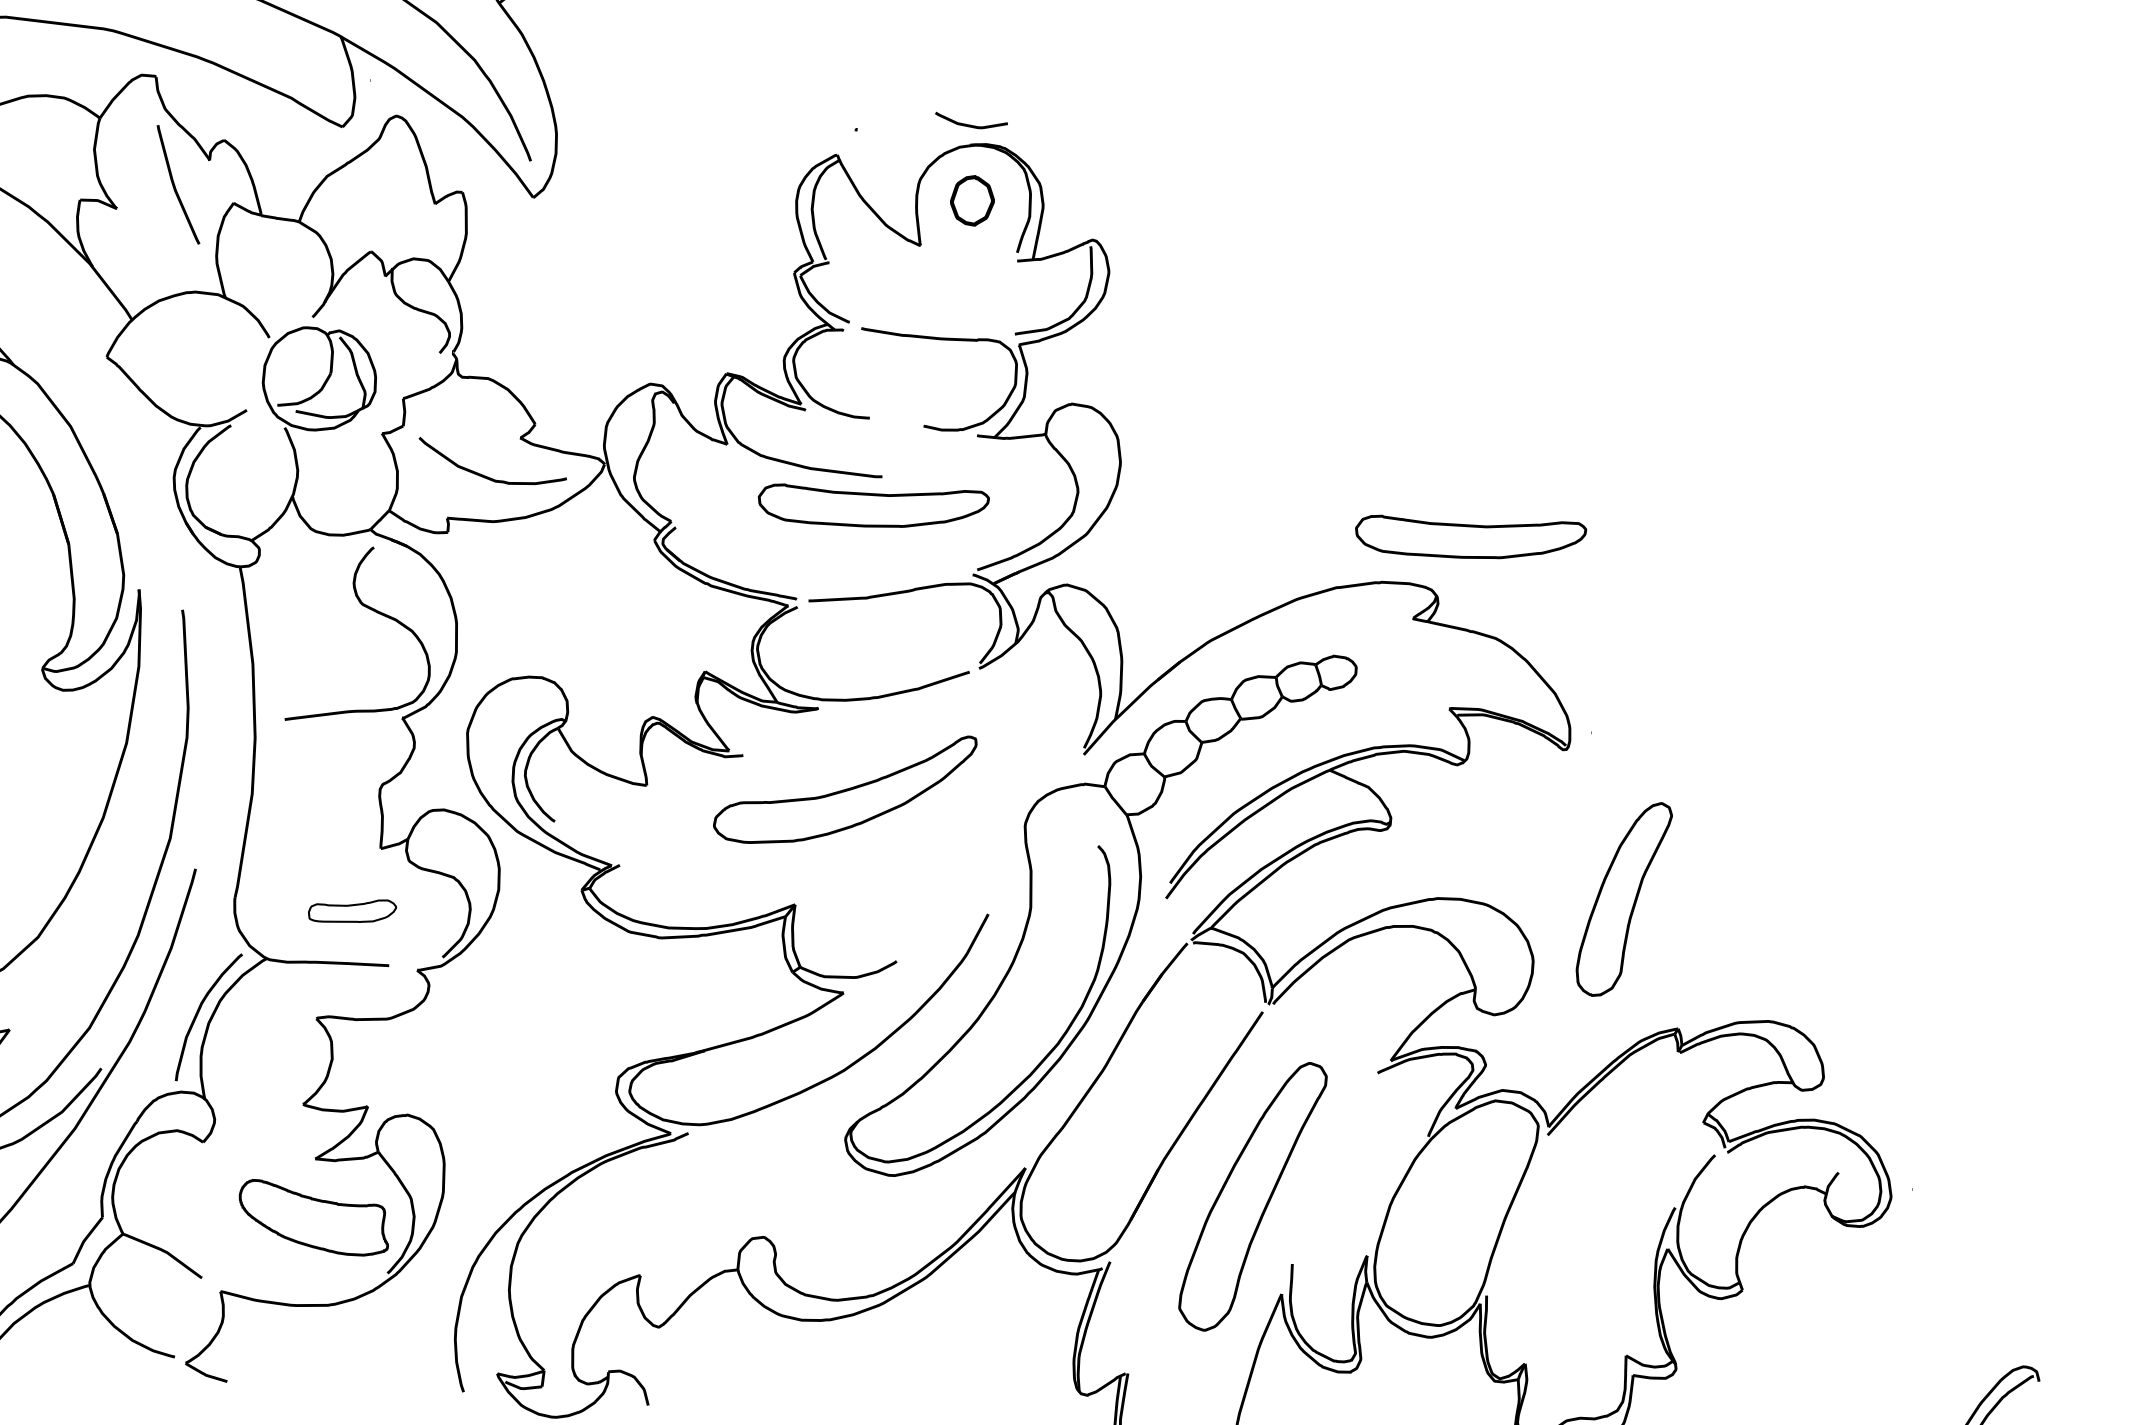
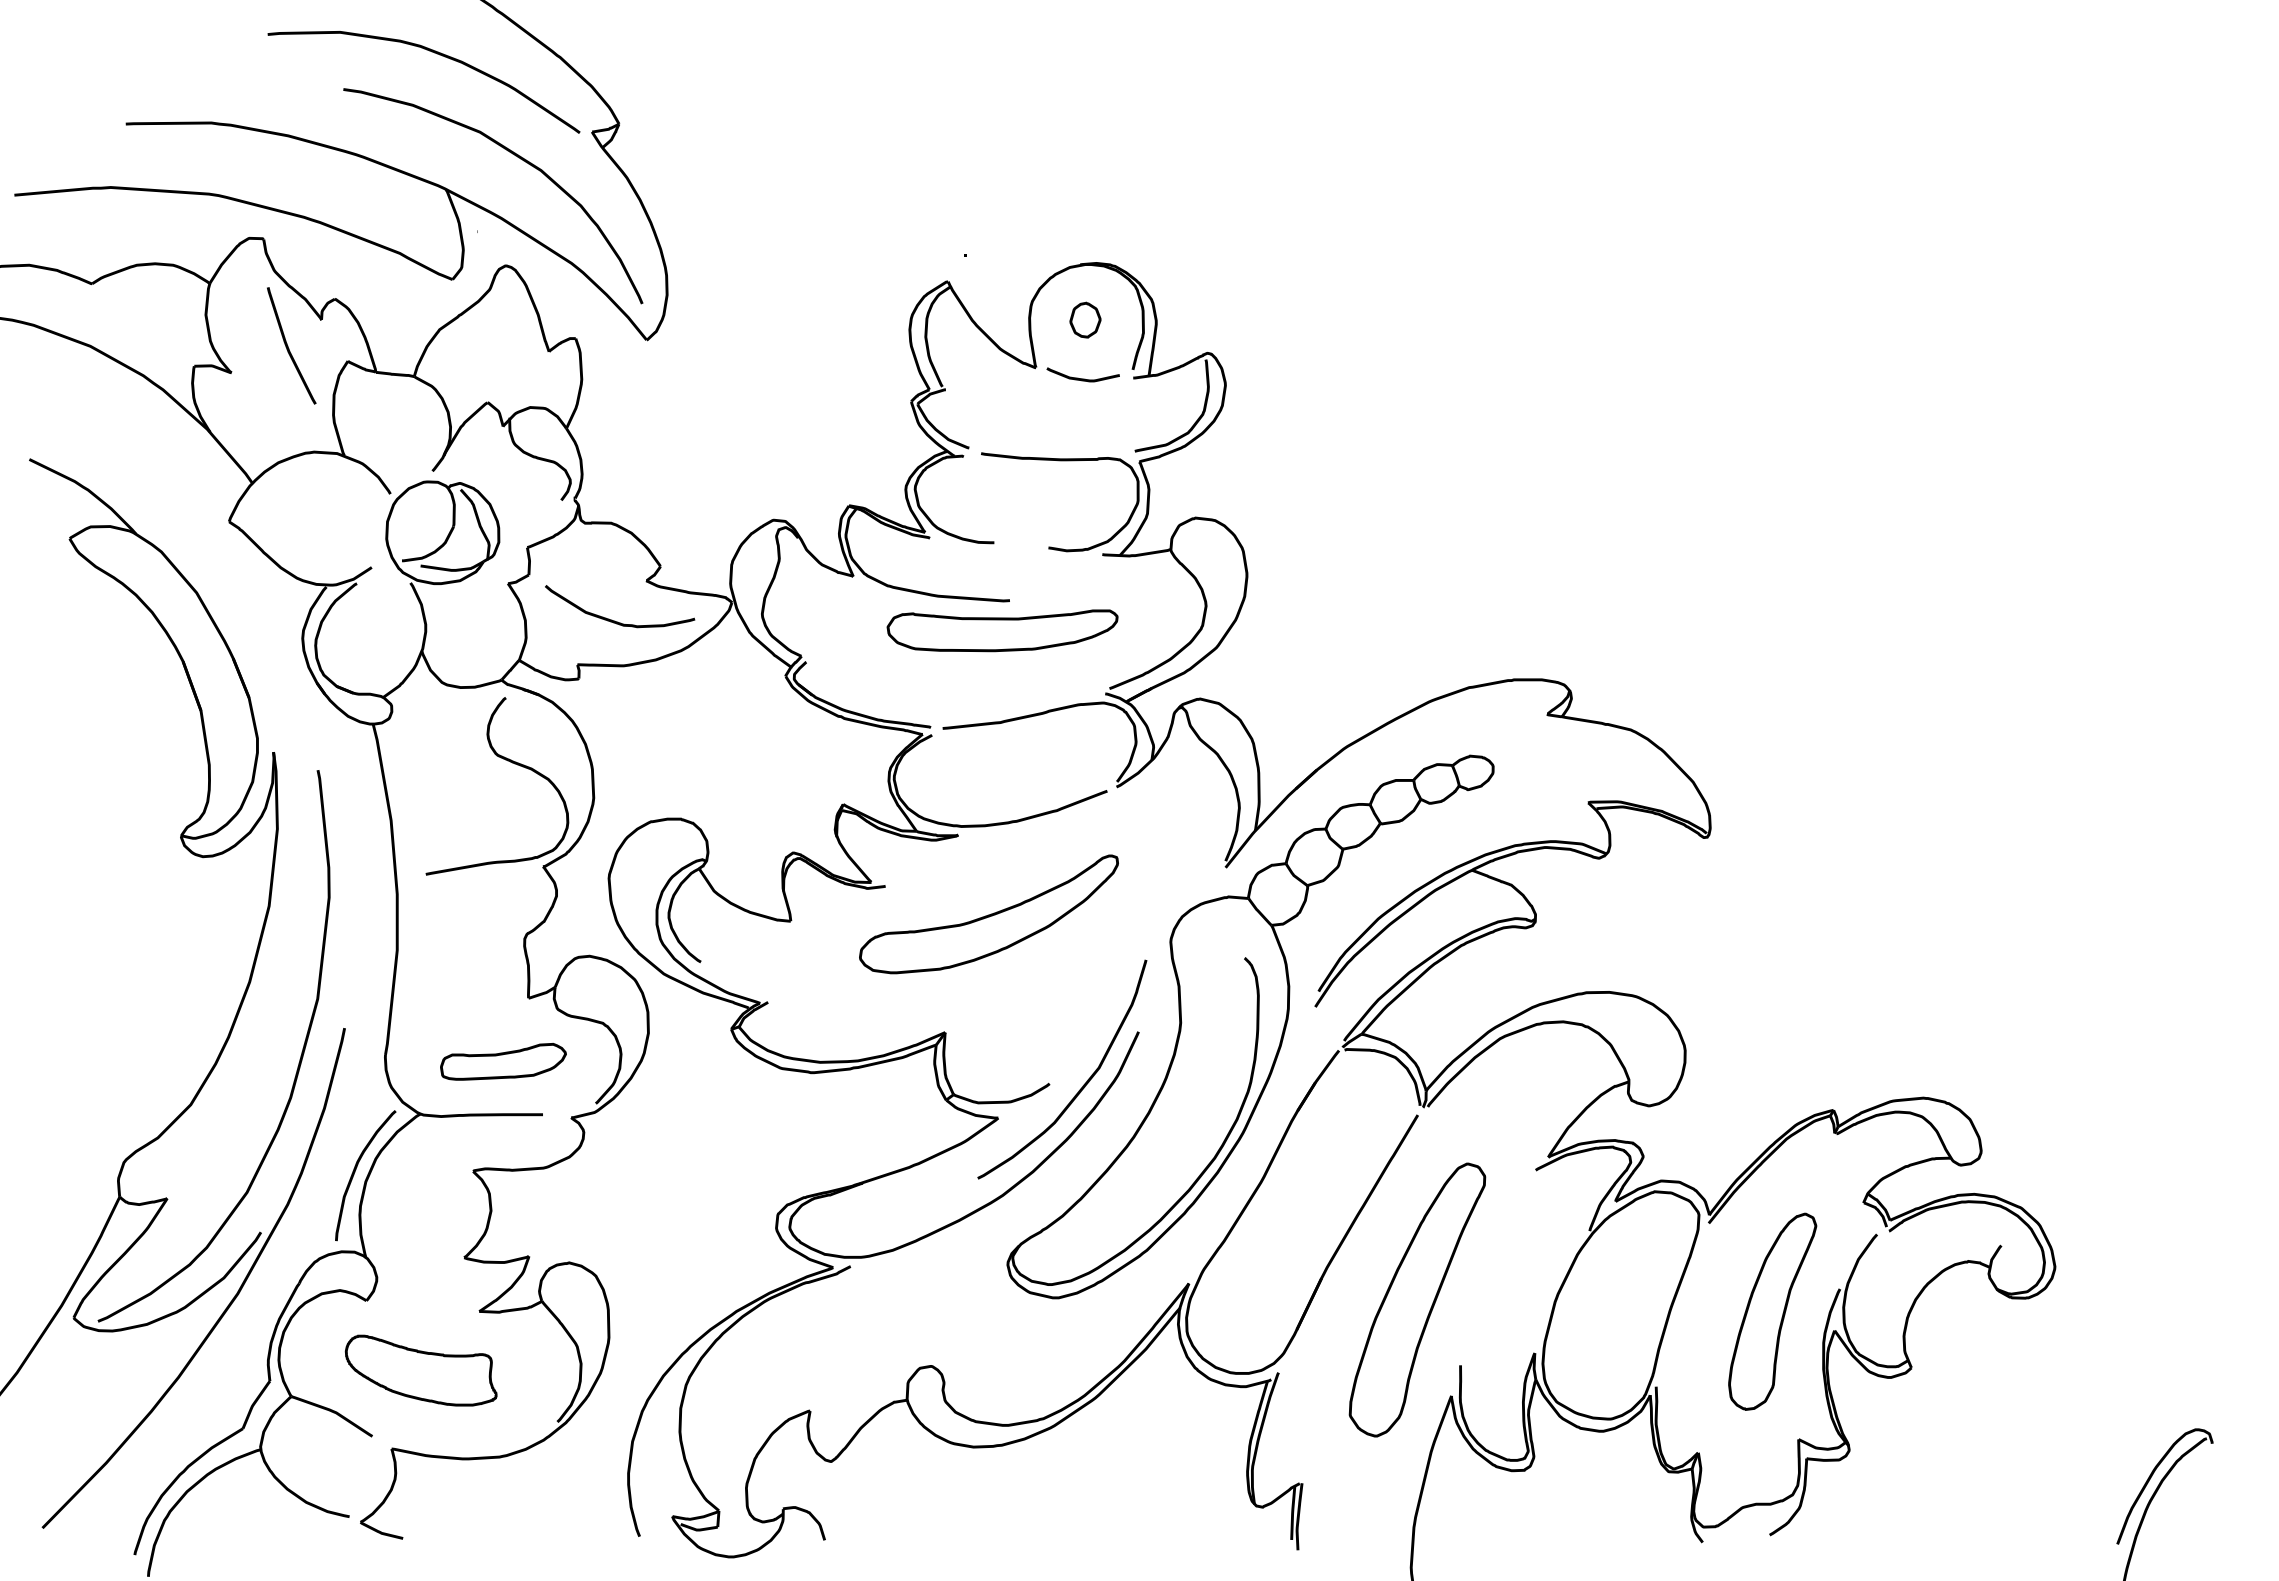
curve: (970, 124) -> (1082, 378), moved
part: (972, 199) -> (1085, 319), size x0.71
part: (1470, 537) -> (1600, 630), removed
part: (1623, 899) -> (1772, 1311), moved
part: (352, 910) -> (503, 1061), size x1.43
curve: (930, 963) -> (1083, 1084), added
part: (313, 1217) -> (420, 1370), moved

